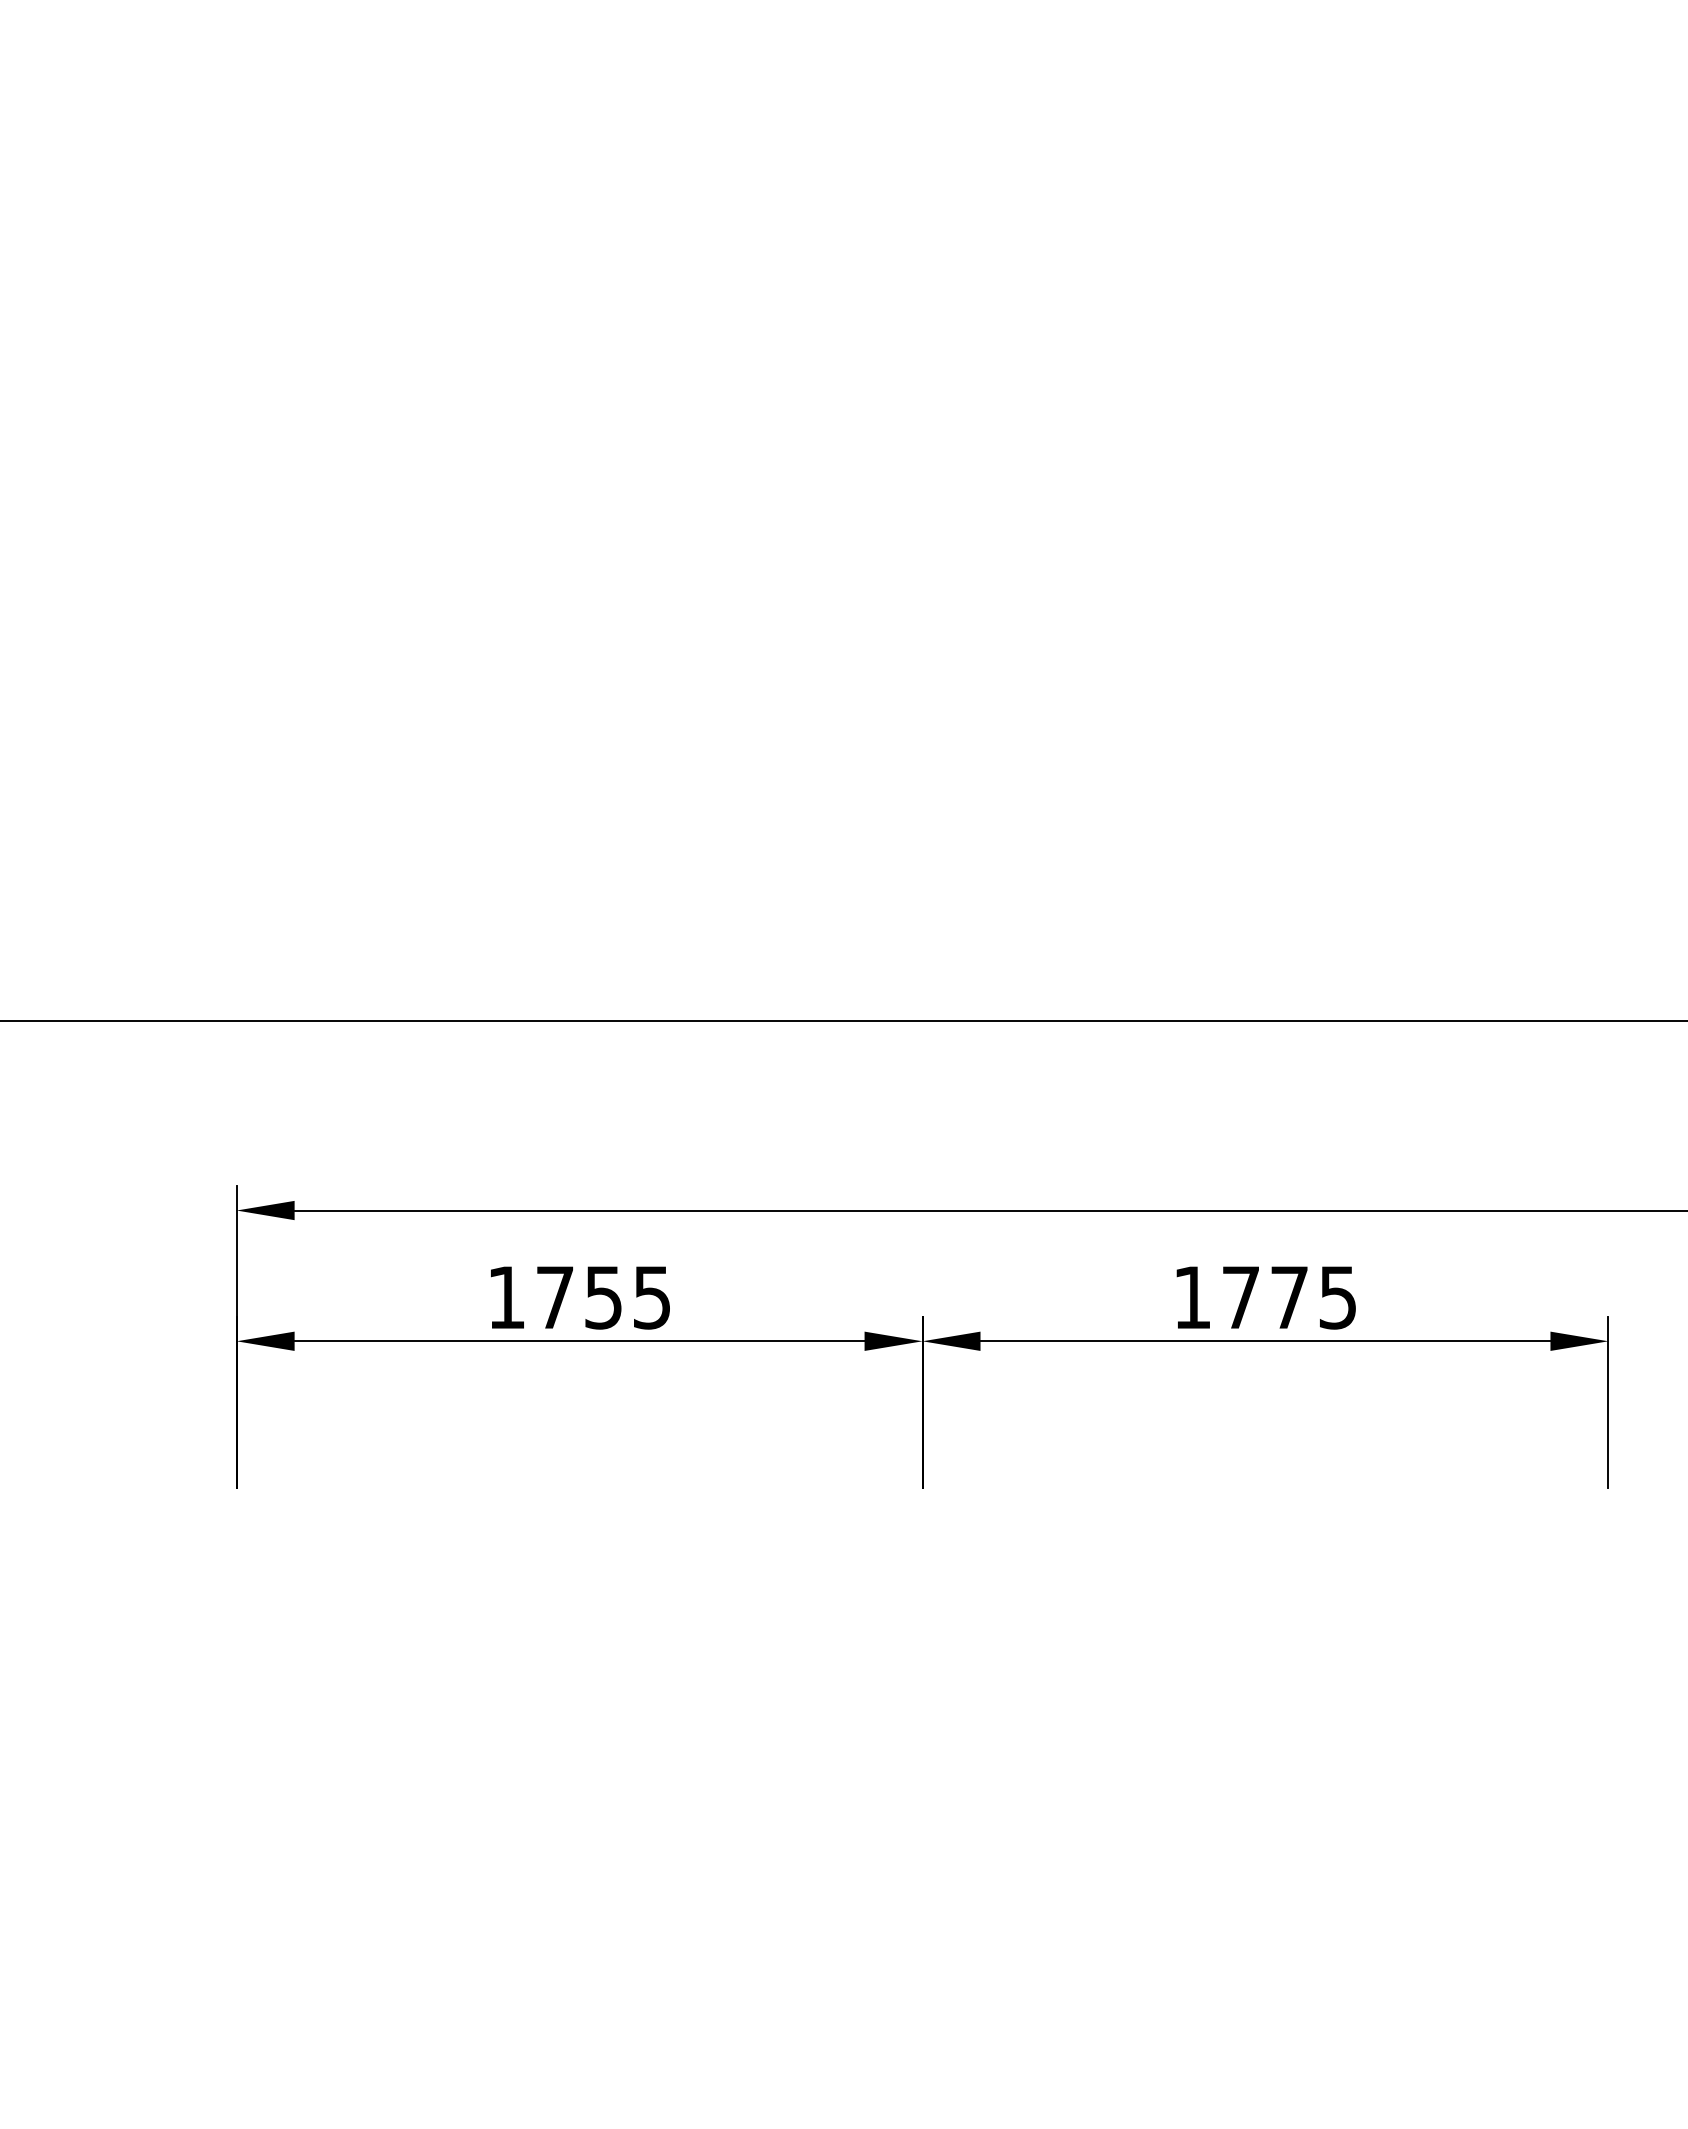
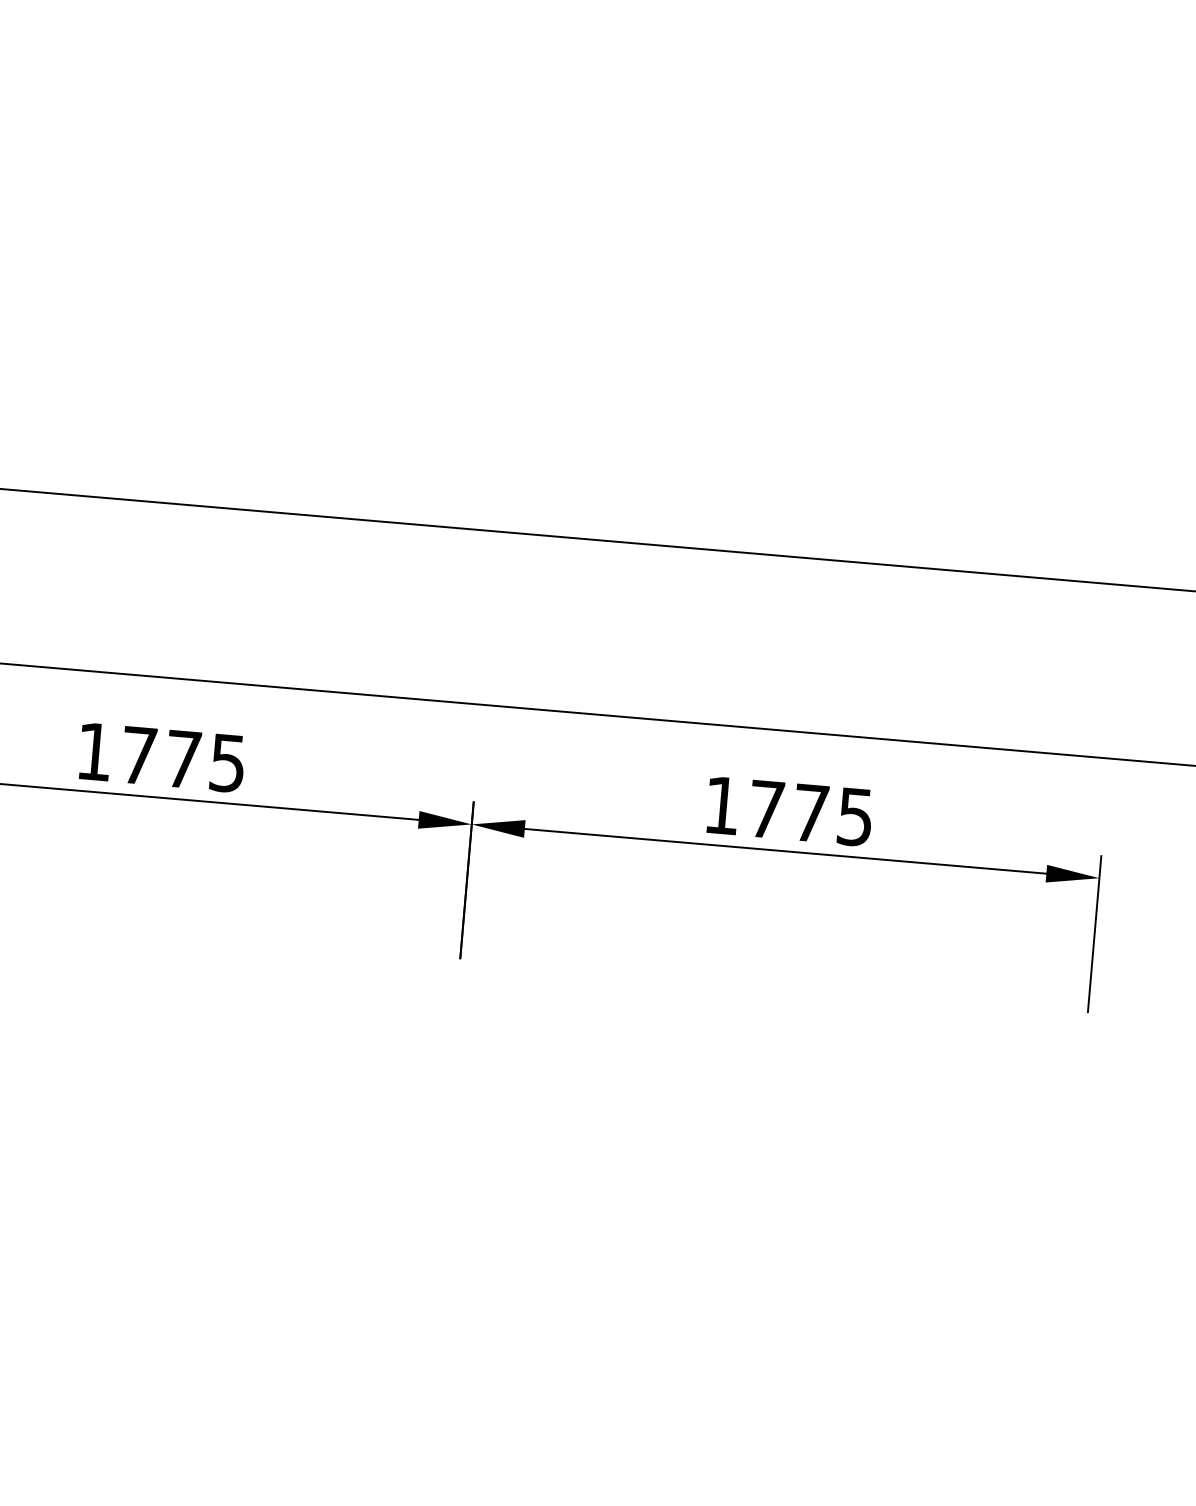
text: (603, 1297) -> (183, 759), 1755 -> 1775

